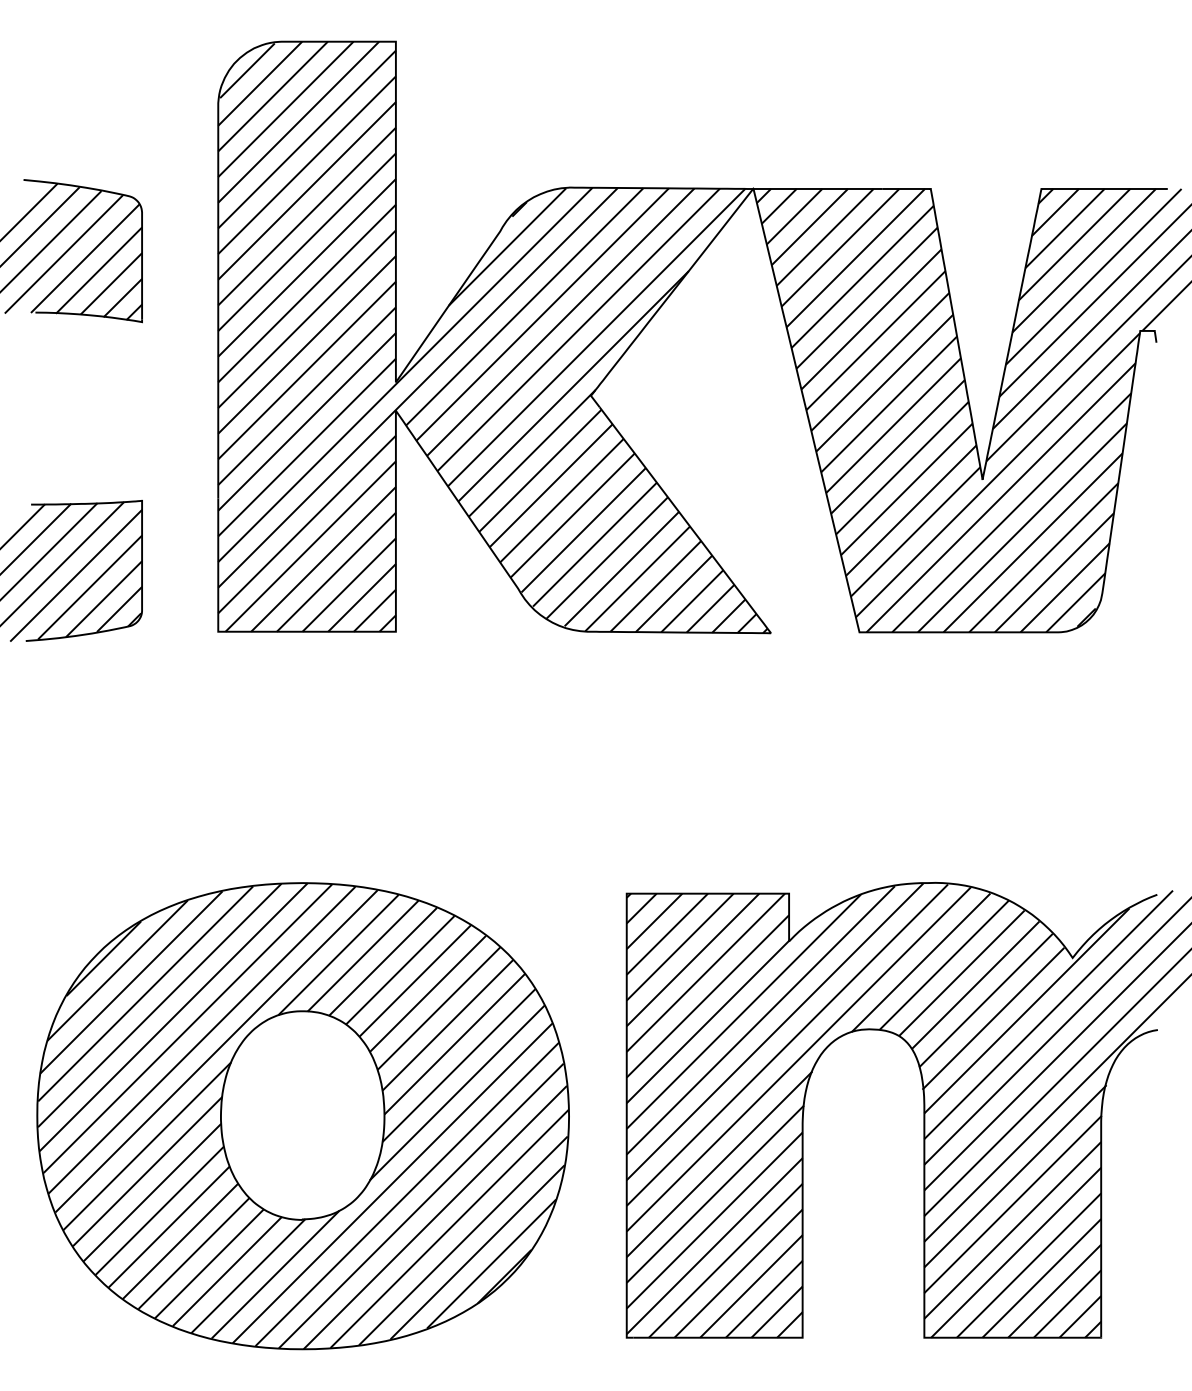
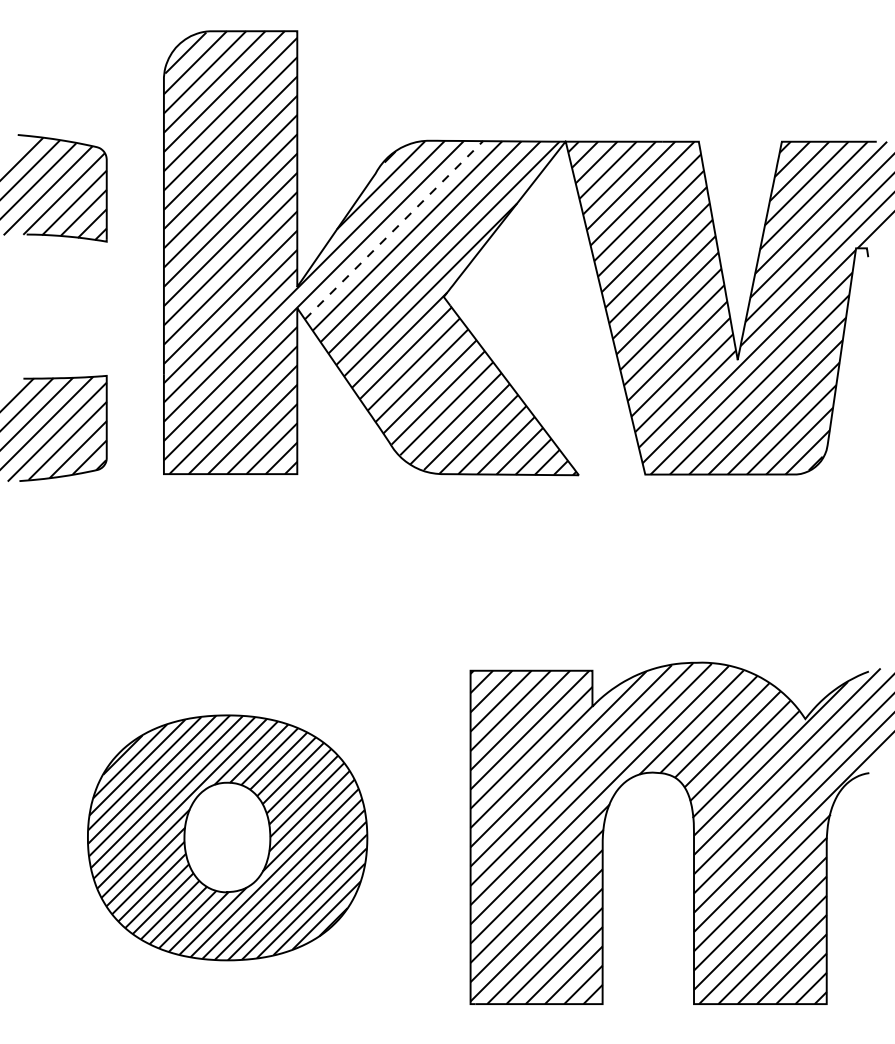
line: (524, 306) -> (393, 229), solid -> dashed
part: (302, 1116) -> (227, 838), size x0.7

